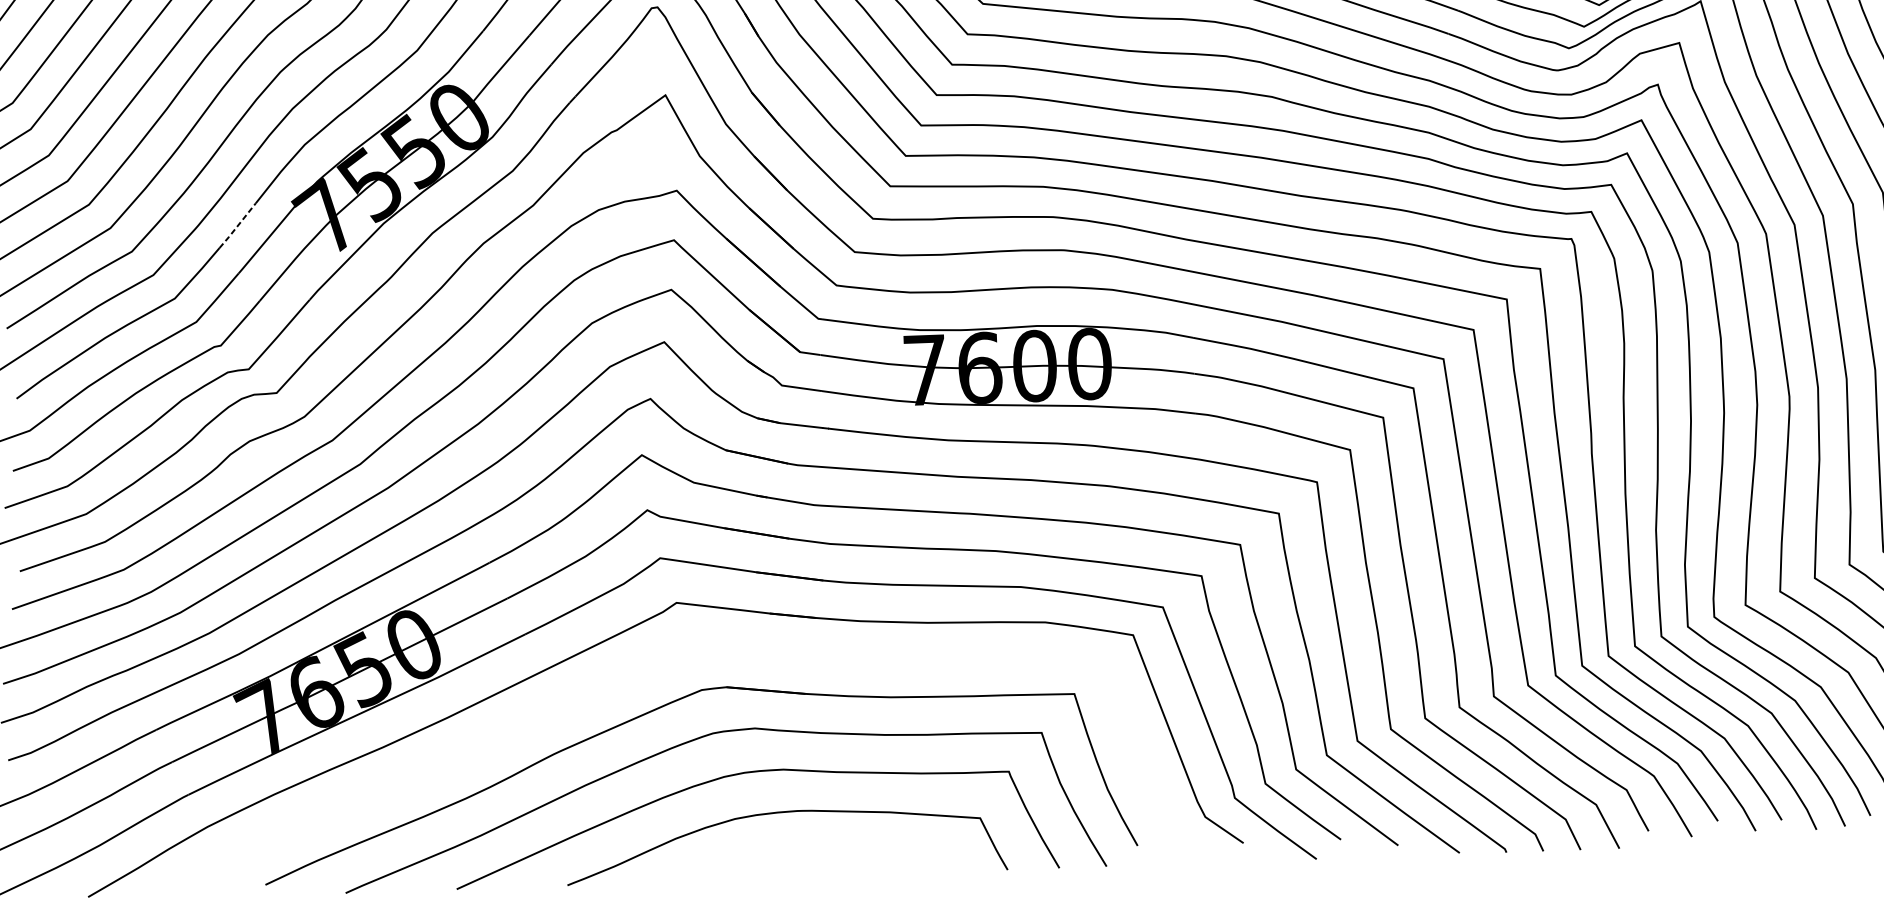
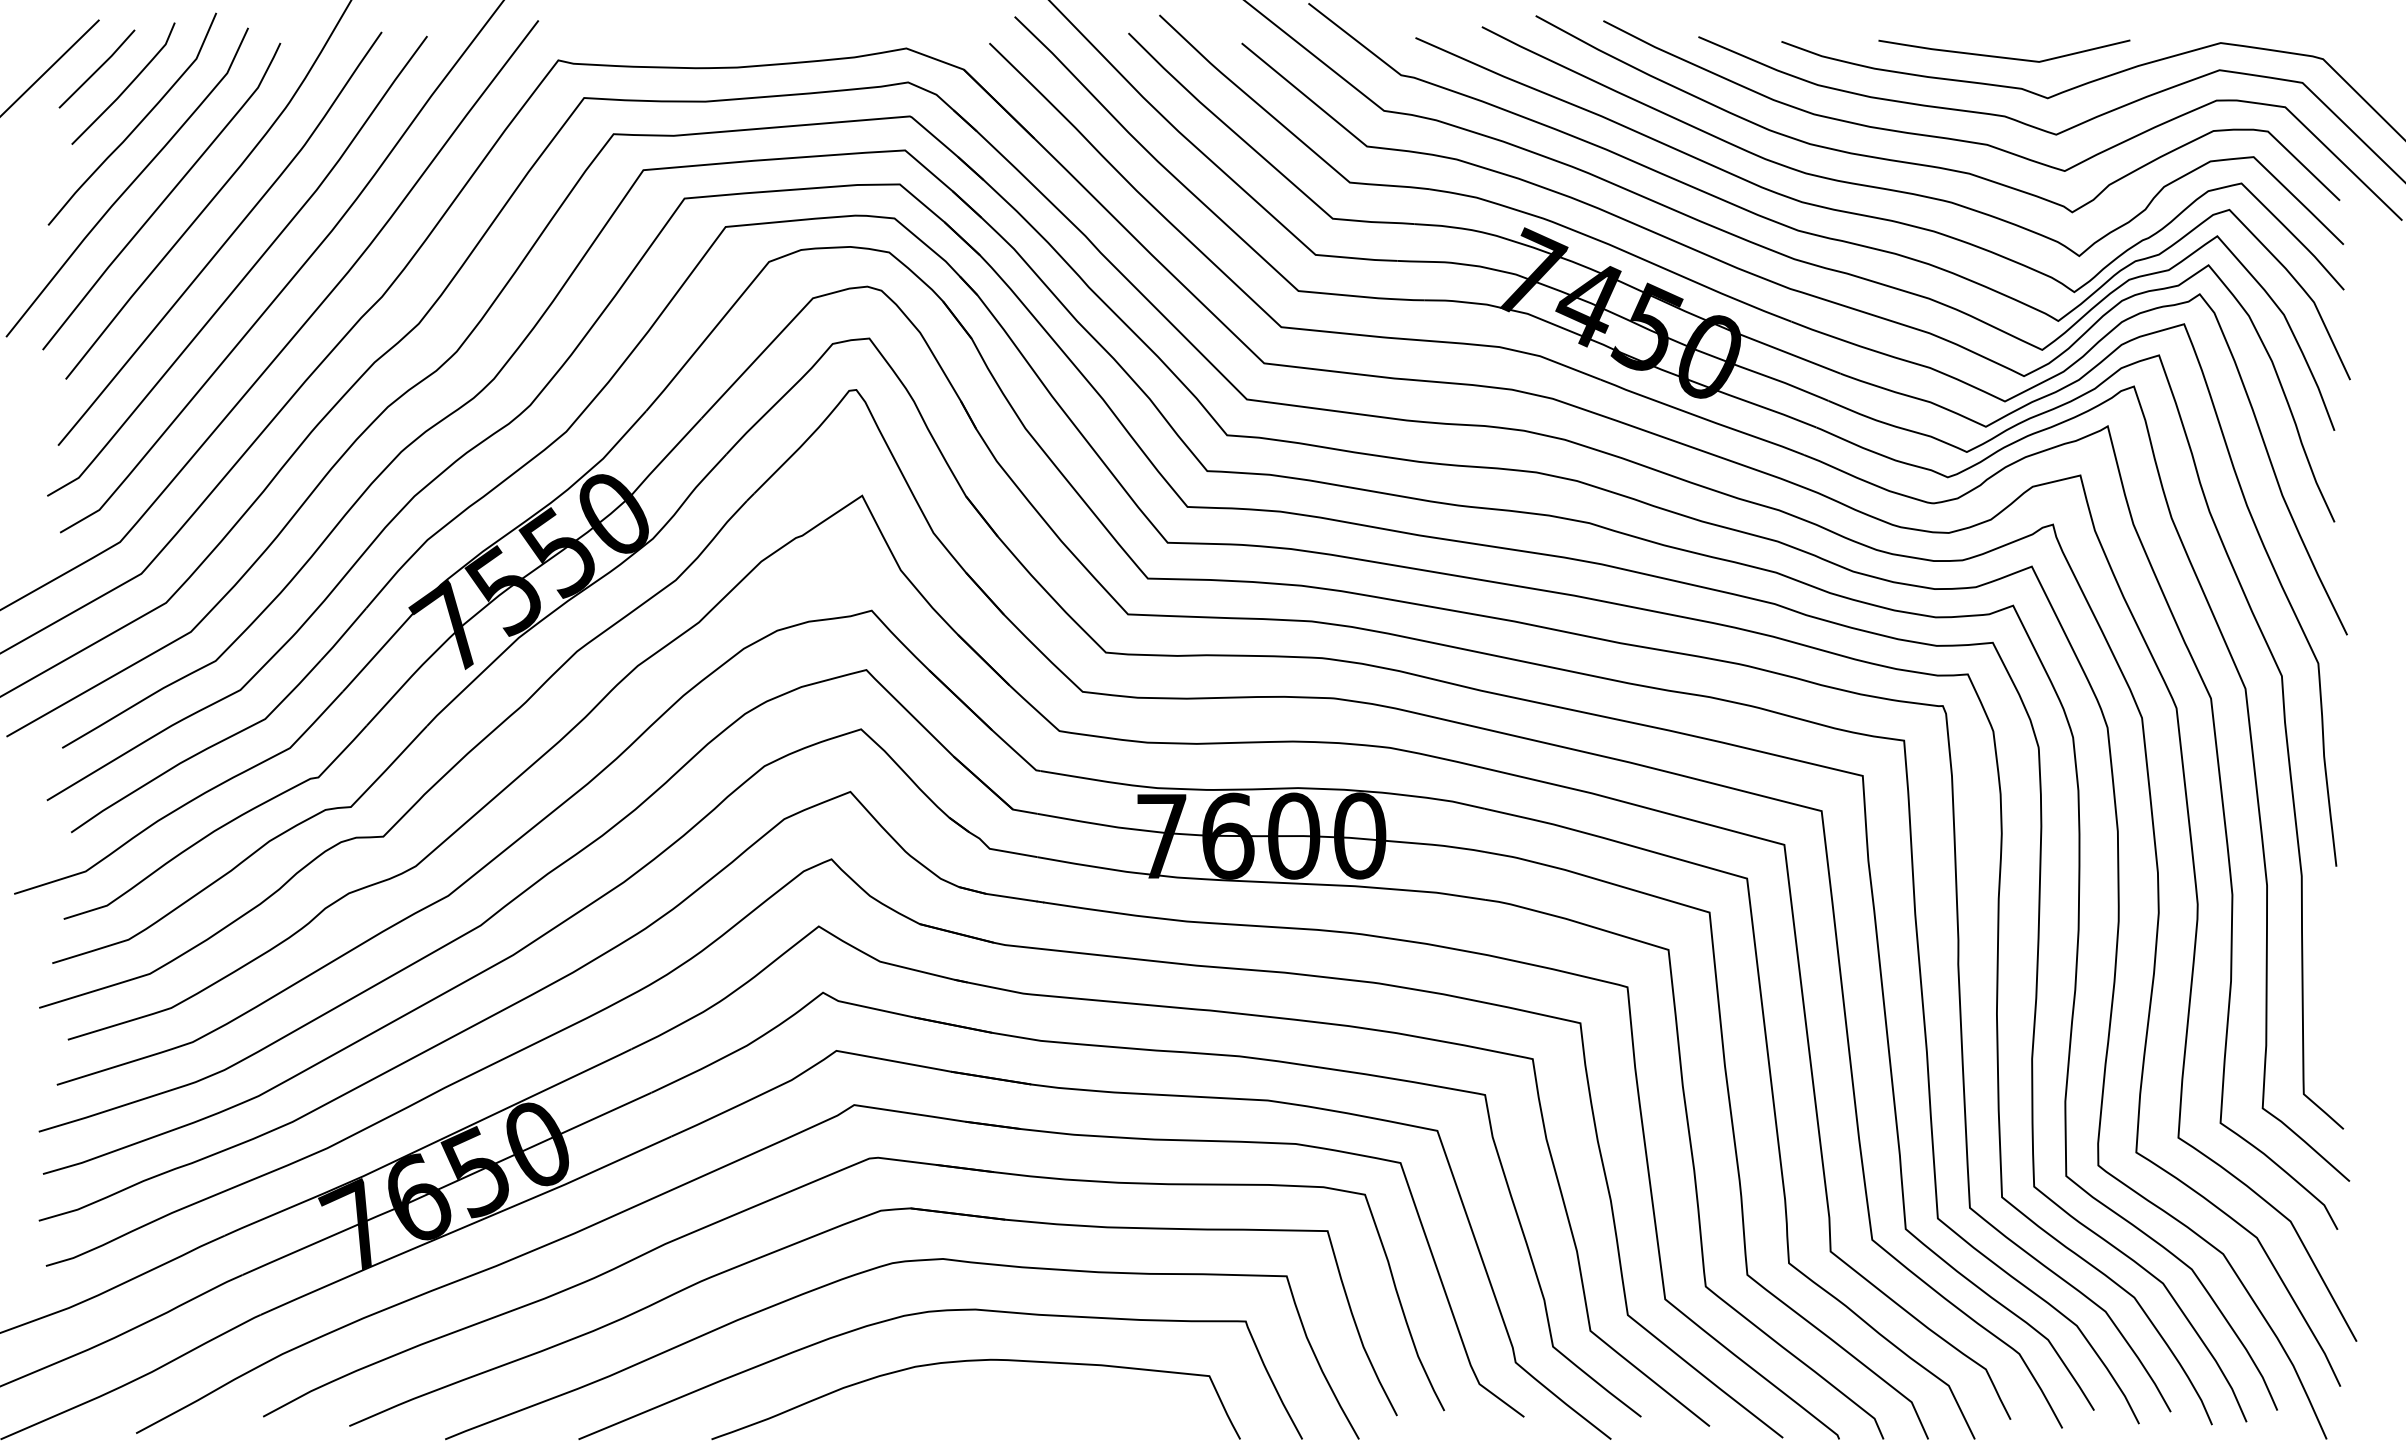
line: (237, 225) -> (343, 634), dashed -> solid
part: (642, 670) -> (810, 1184), added

